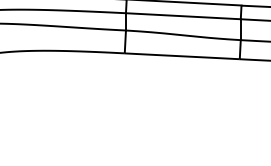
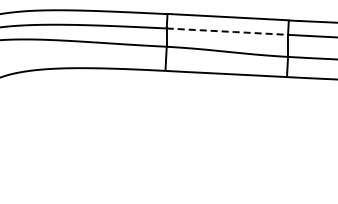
line: (183, 16) -> (227, 31), solid -> dashed

